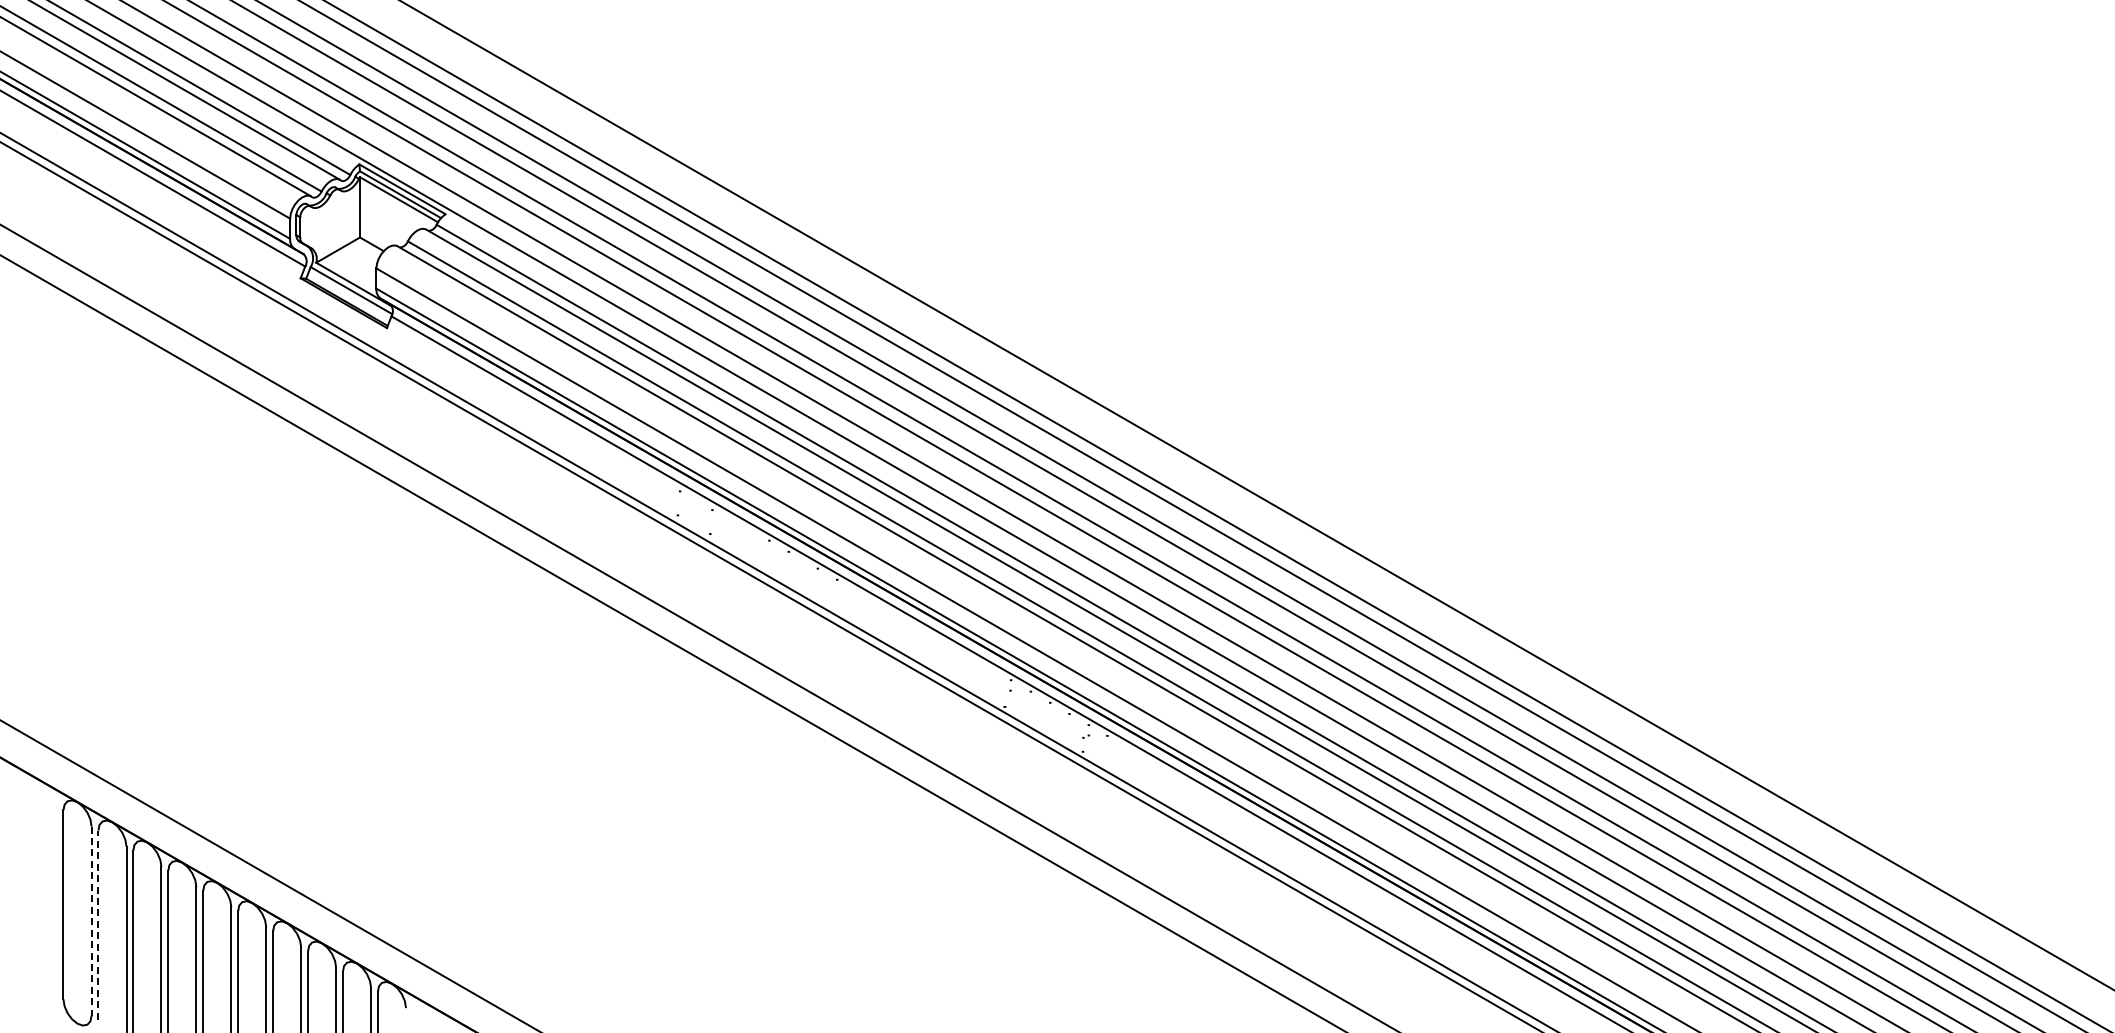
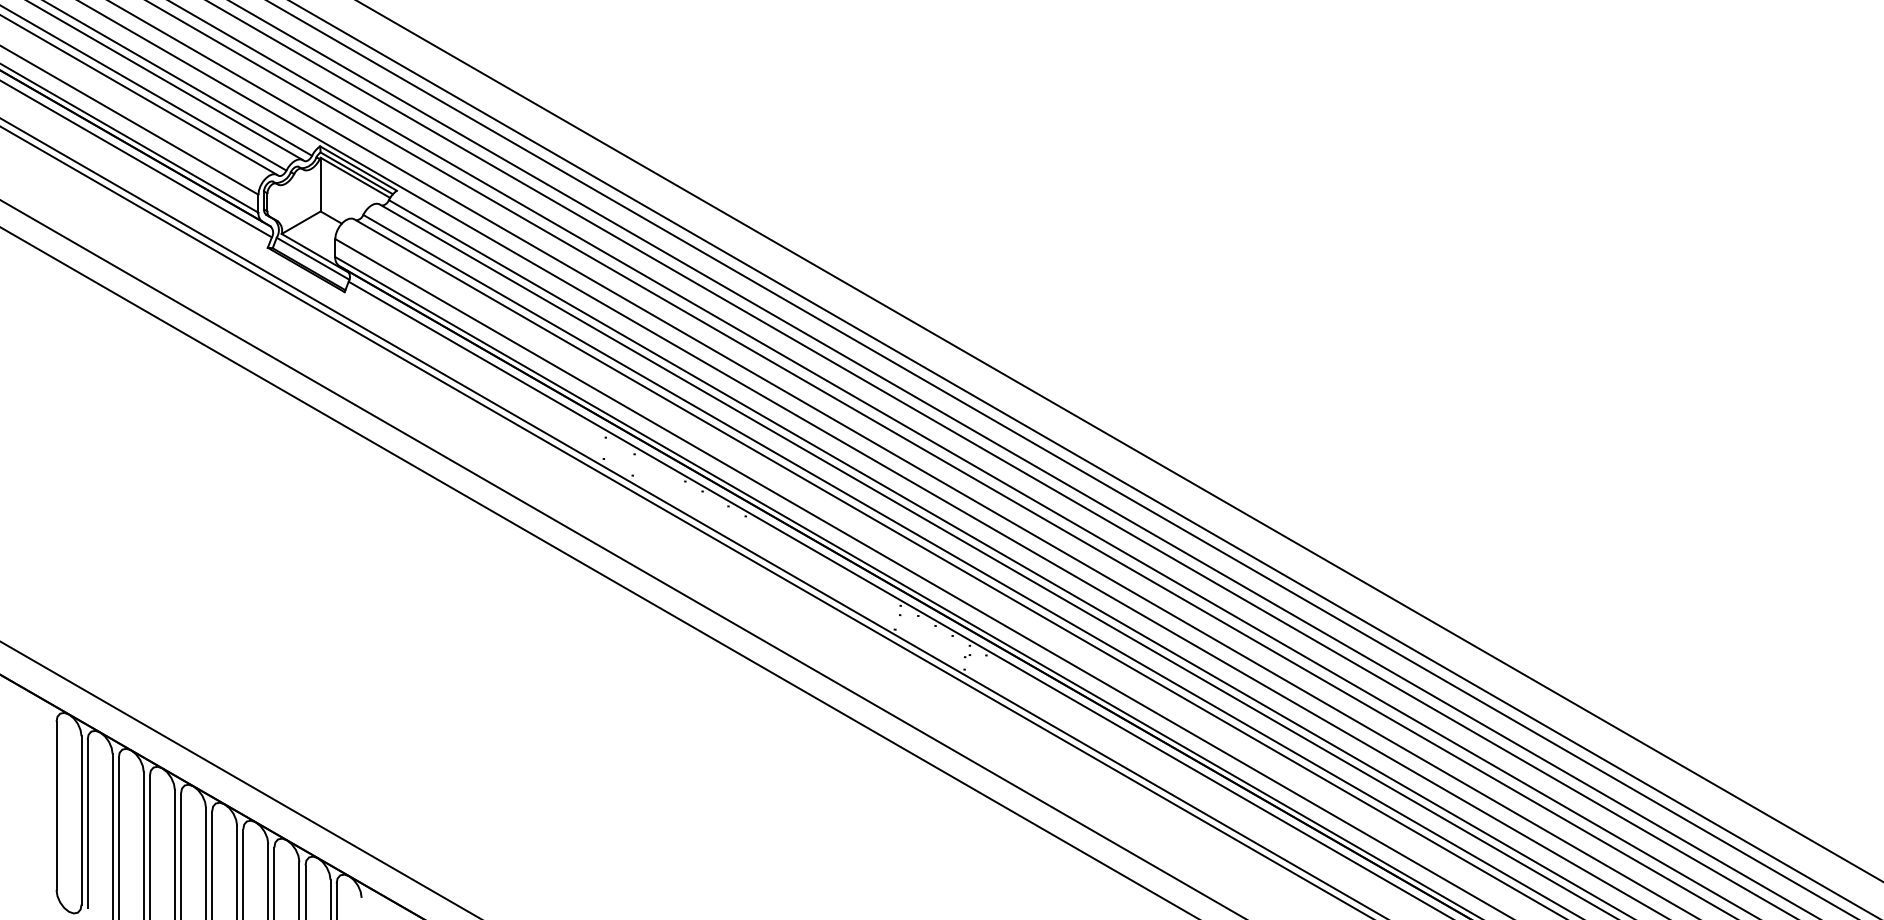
line: (91, 921) -> (81, 820), dashed -> solid
line: (98, 925) -> (87, 824), dashed -> solid

